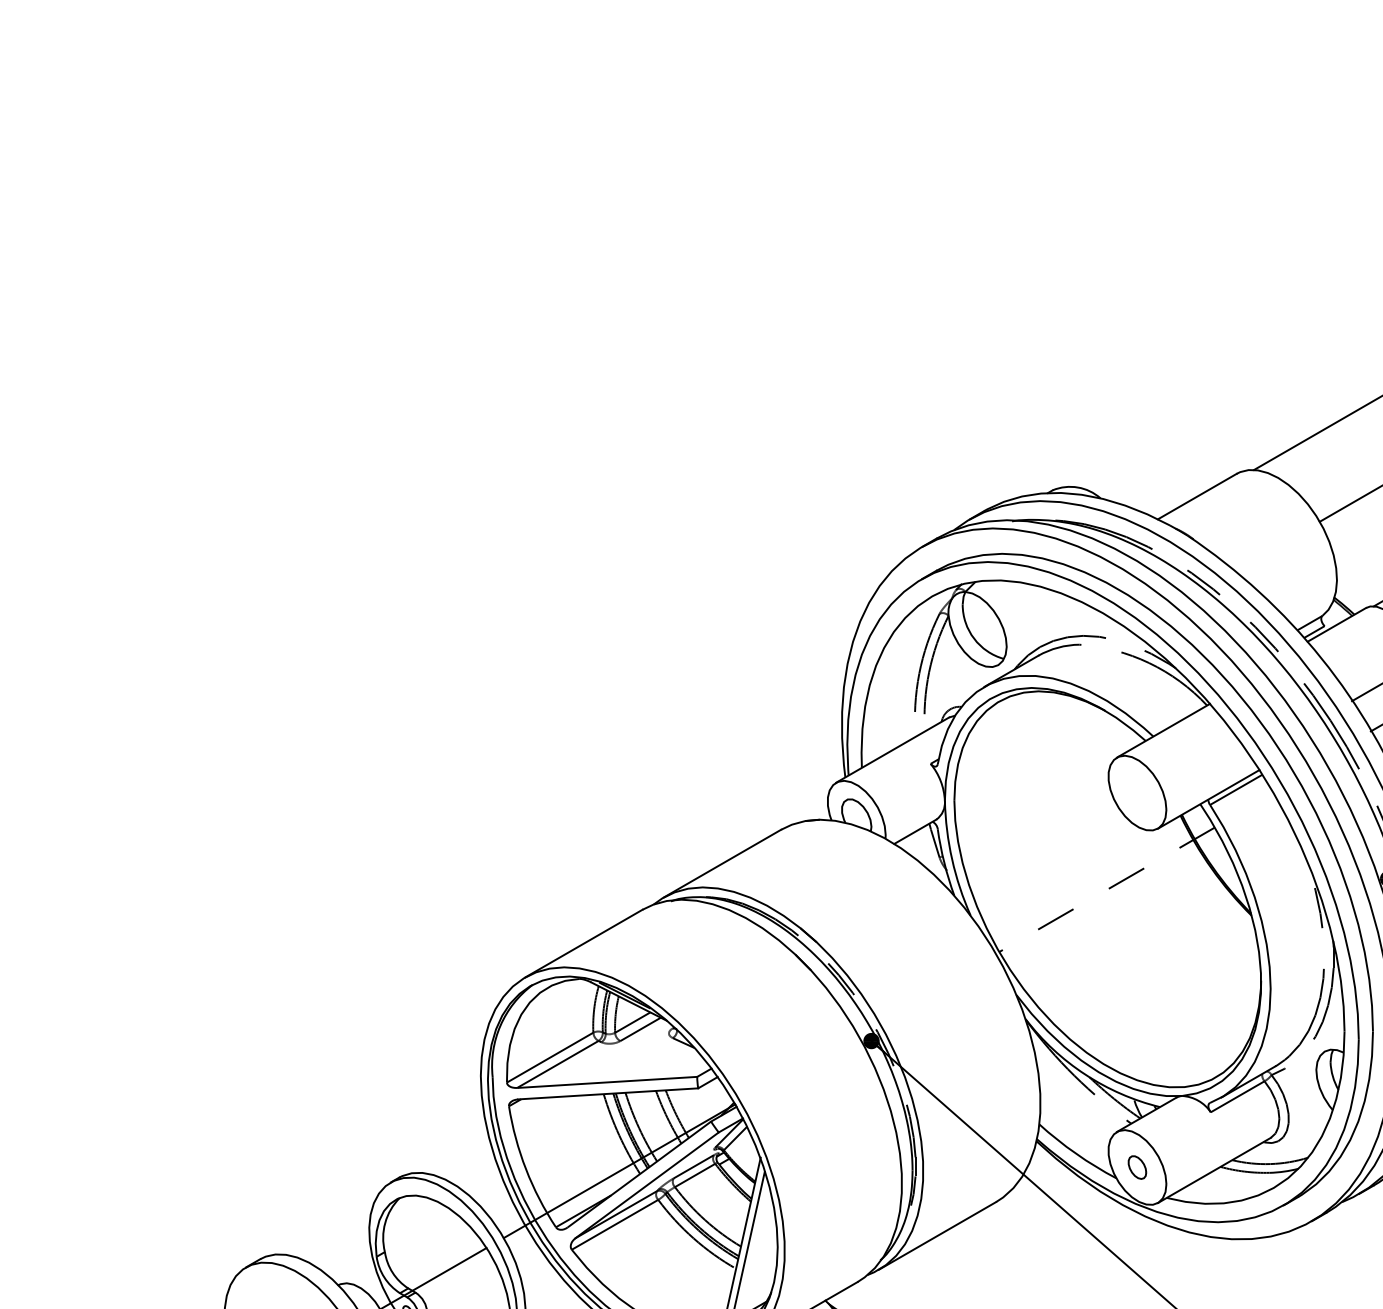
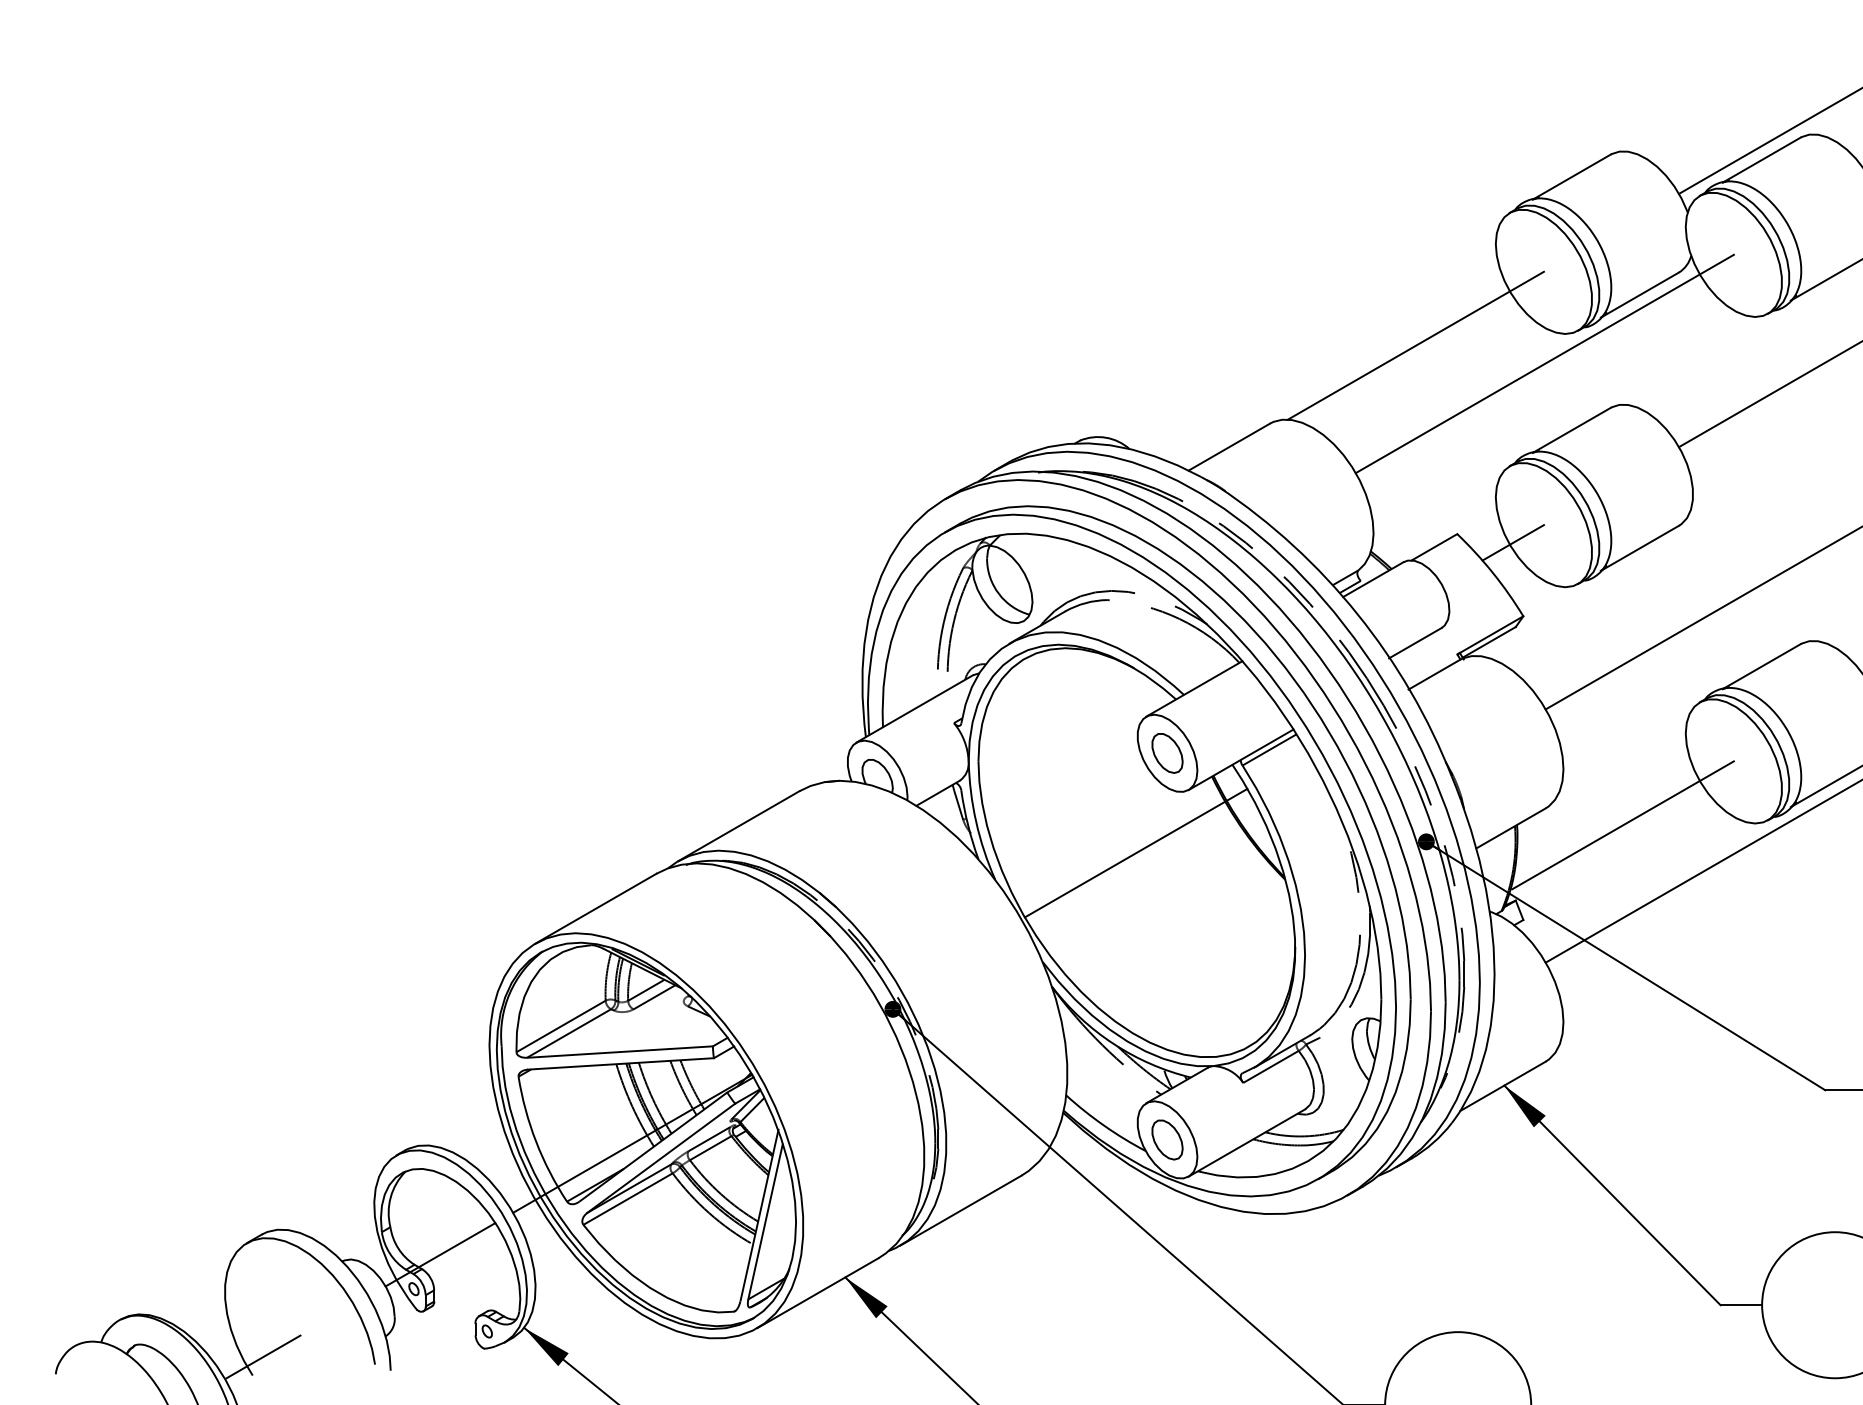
part: (1137, 793) -> (1167, 753), added
line: (1107, 890) -> (1136, 853), dashed -> solid
part: (1137, 1167) -> (1167, 1139), size x1.67

